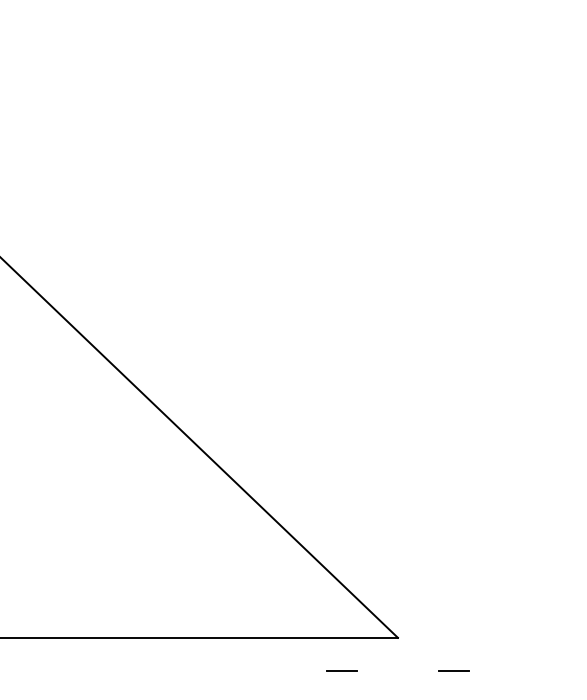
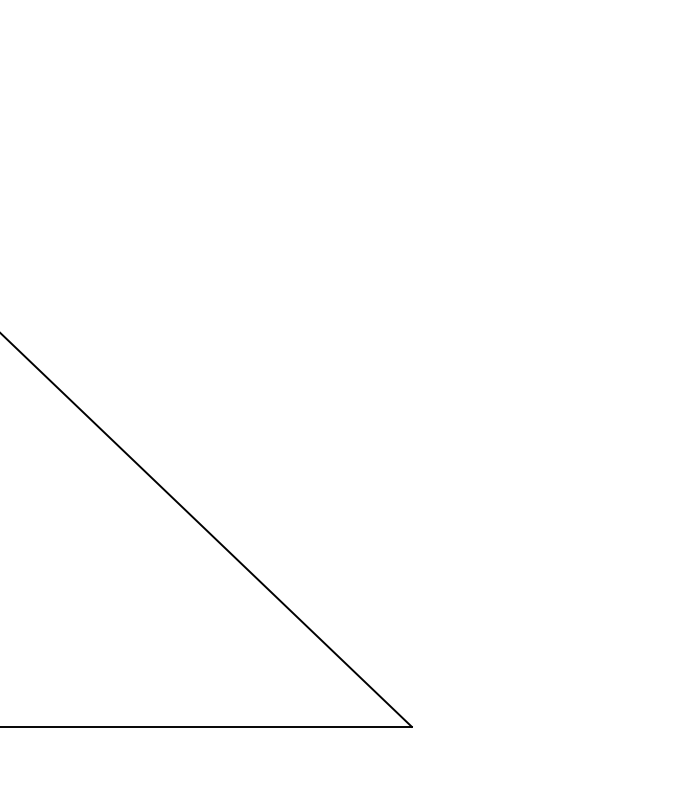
line: (453, 670) -> (486, 770), removed
line: (341, 671) -> (336, 771), removed

